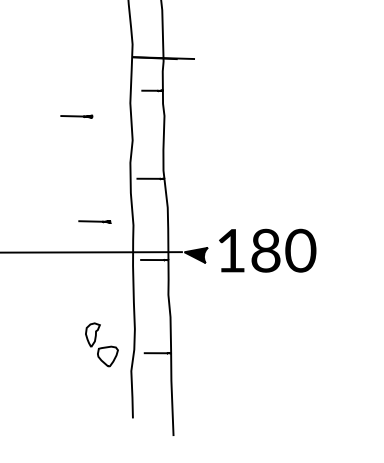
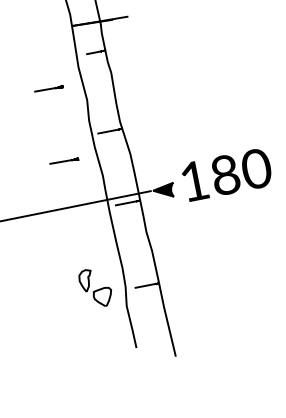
curve: (76, 116) -> (48, 89), moved
line: (94, 221) -> (63, 161), moved

